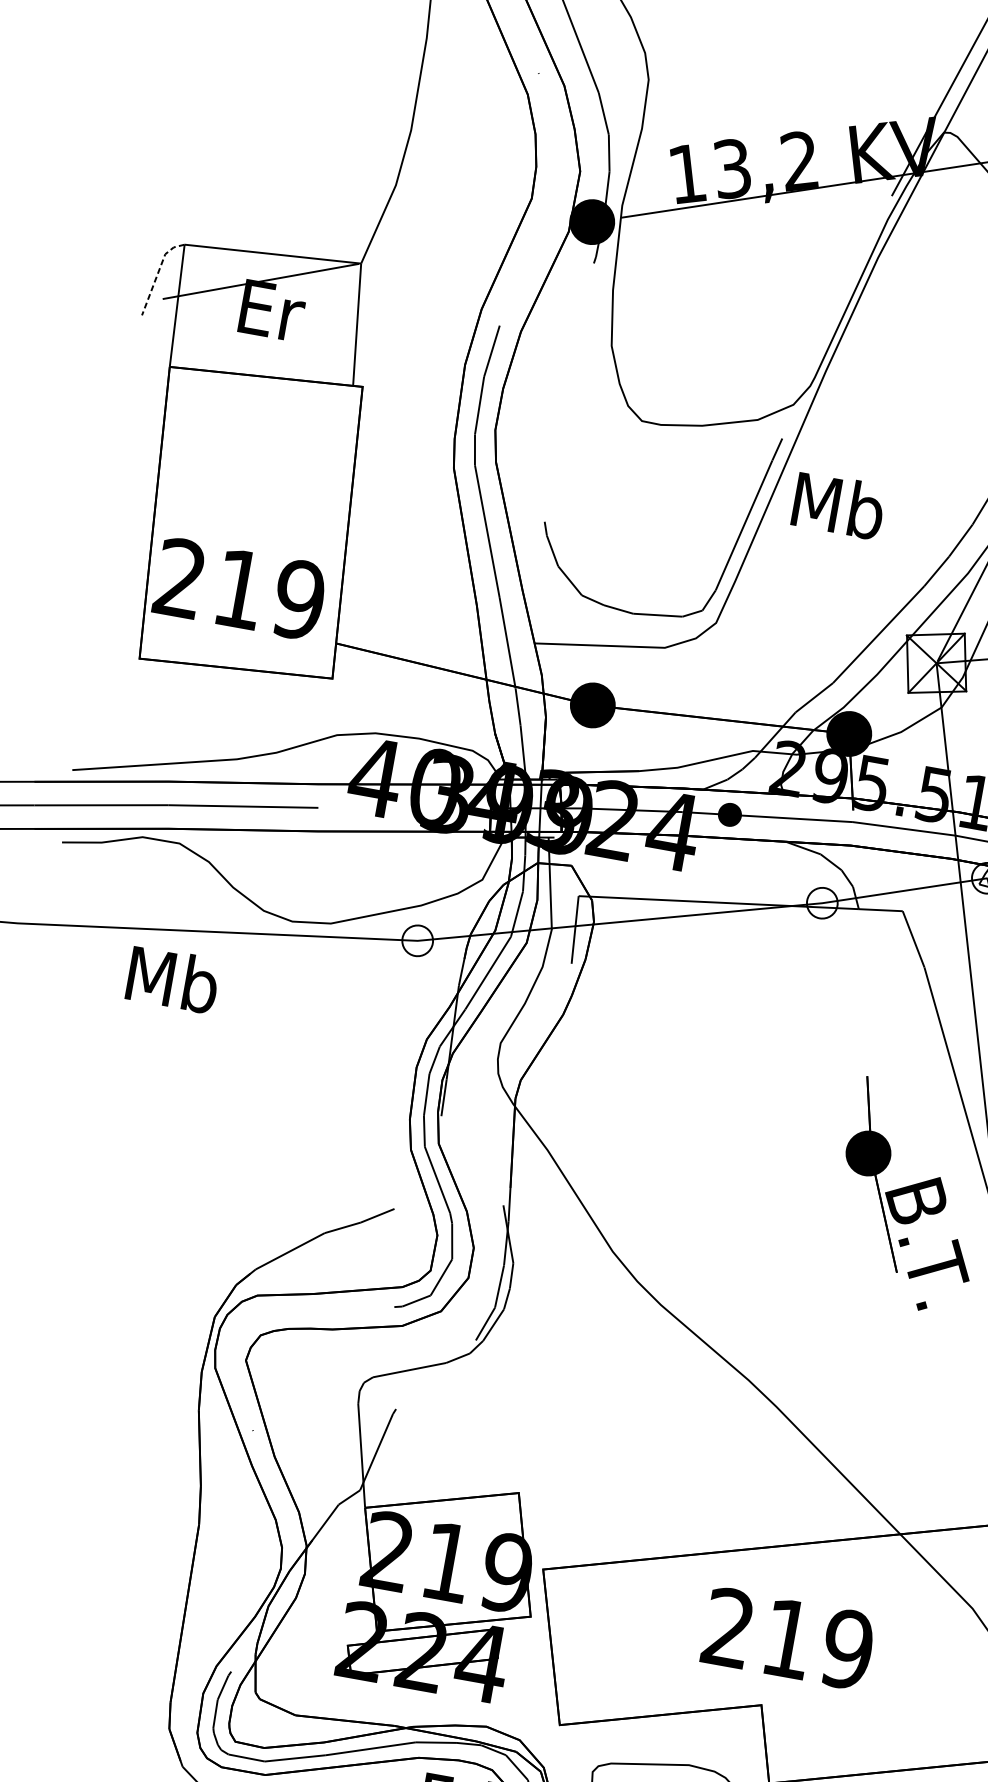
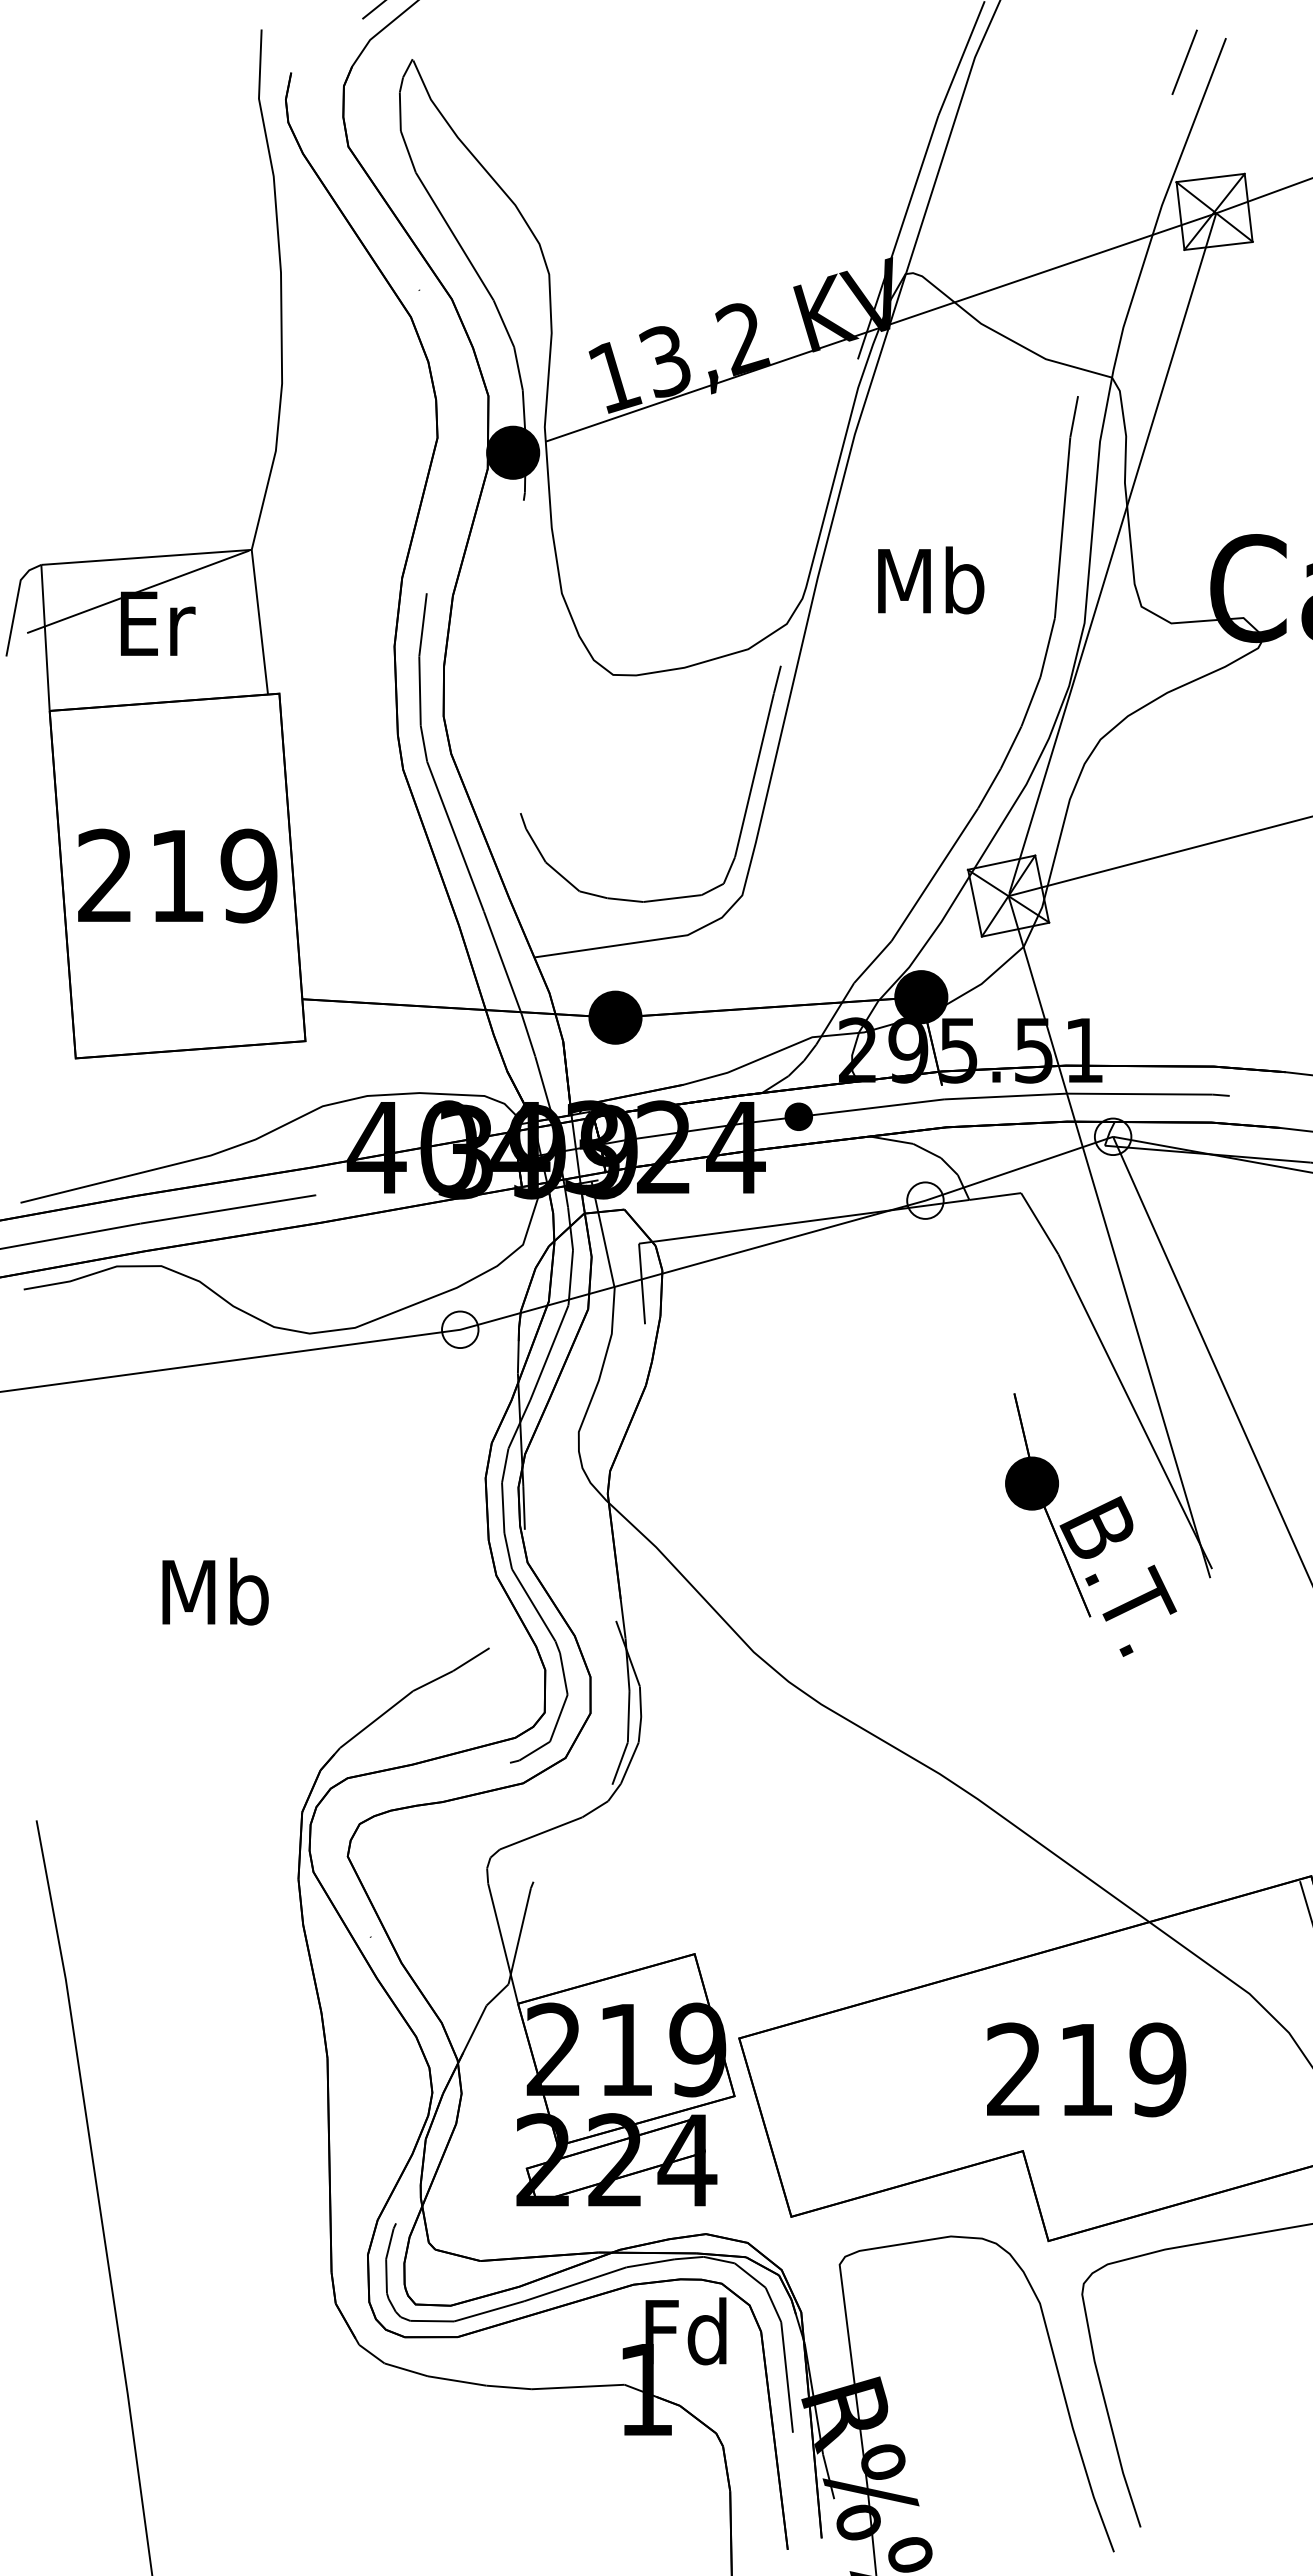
line: (158, 273) -> (16, 604), dashed -> solid
text: (839, 505) -> (931, 580), moved
text: (240, 588) -> (177, 875), moved
text: (173, 979) -> (215, 1591), moved
text: (788, 1638) -> (1086, 2069), moved

